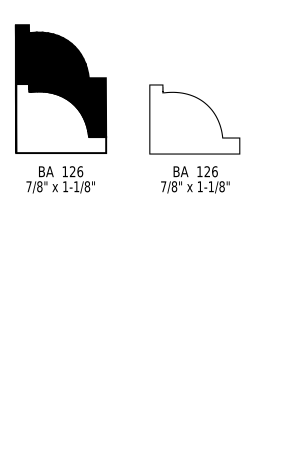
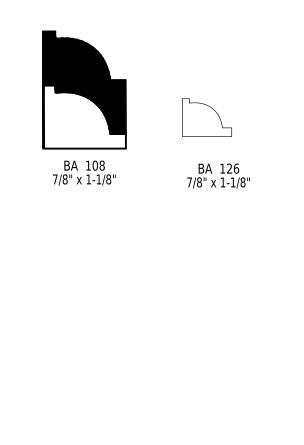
part: (194, 119) -> (206, 117), size x0.6
text: (76, 171) -> (98, 165), 126 -> 108
text: (195, 179) -> (218, 175), moved

